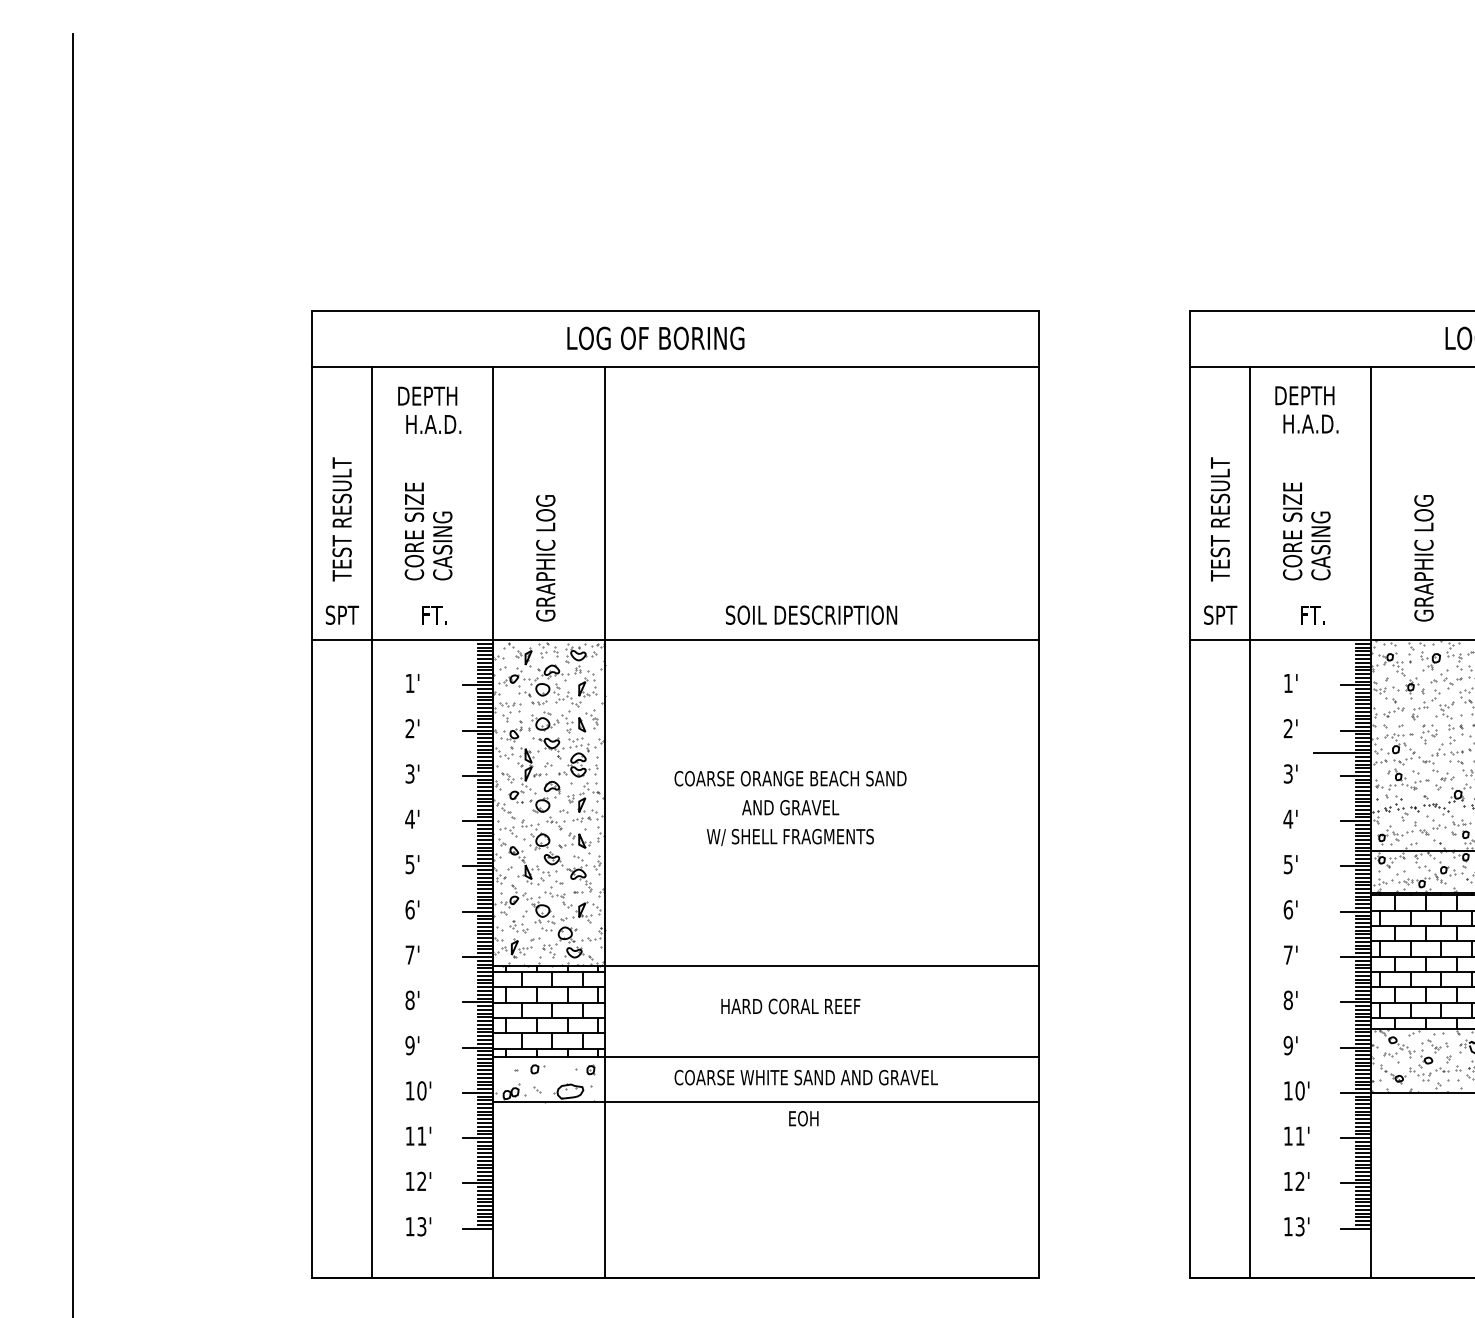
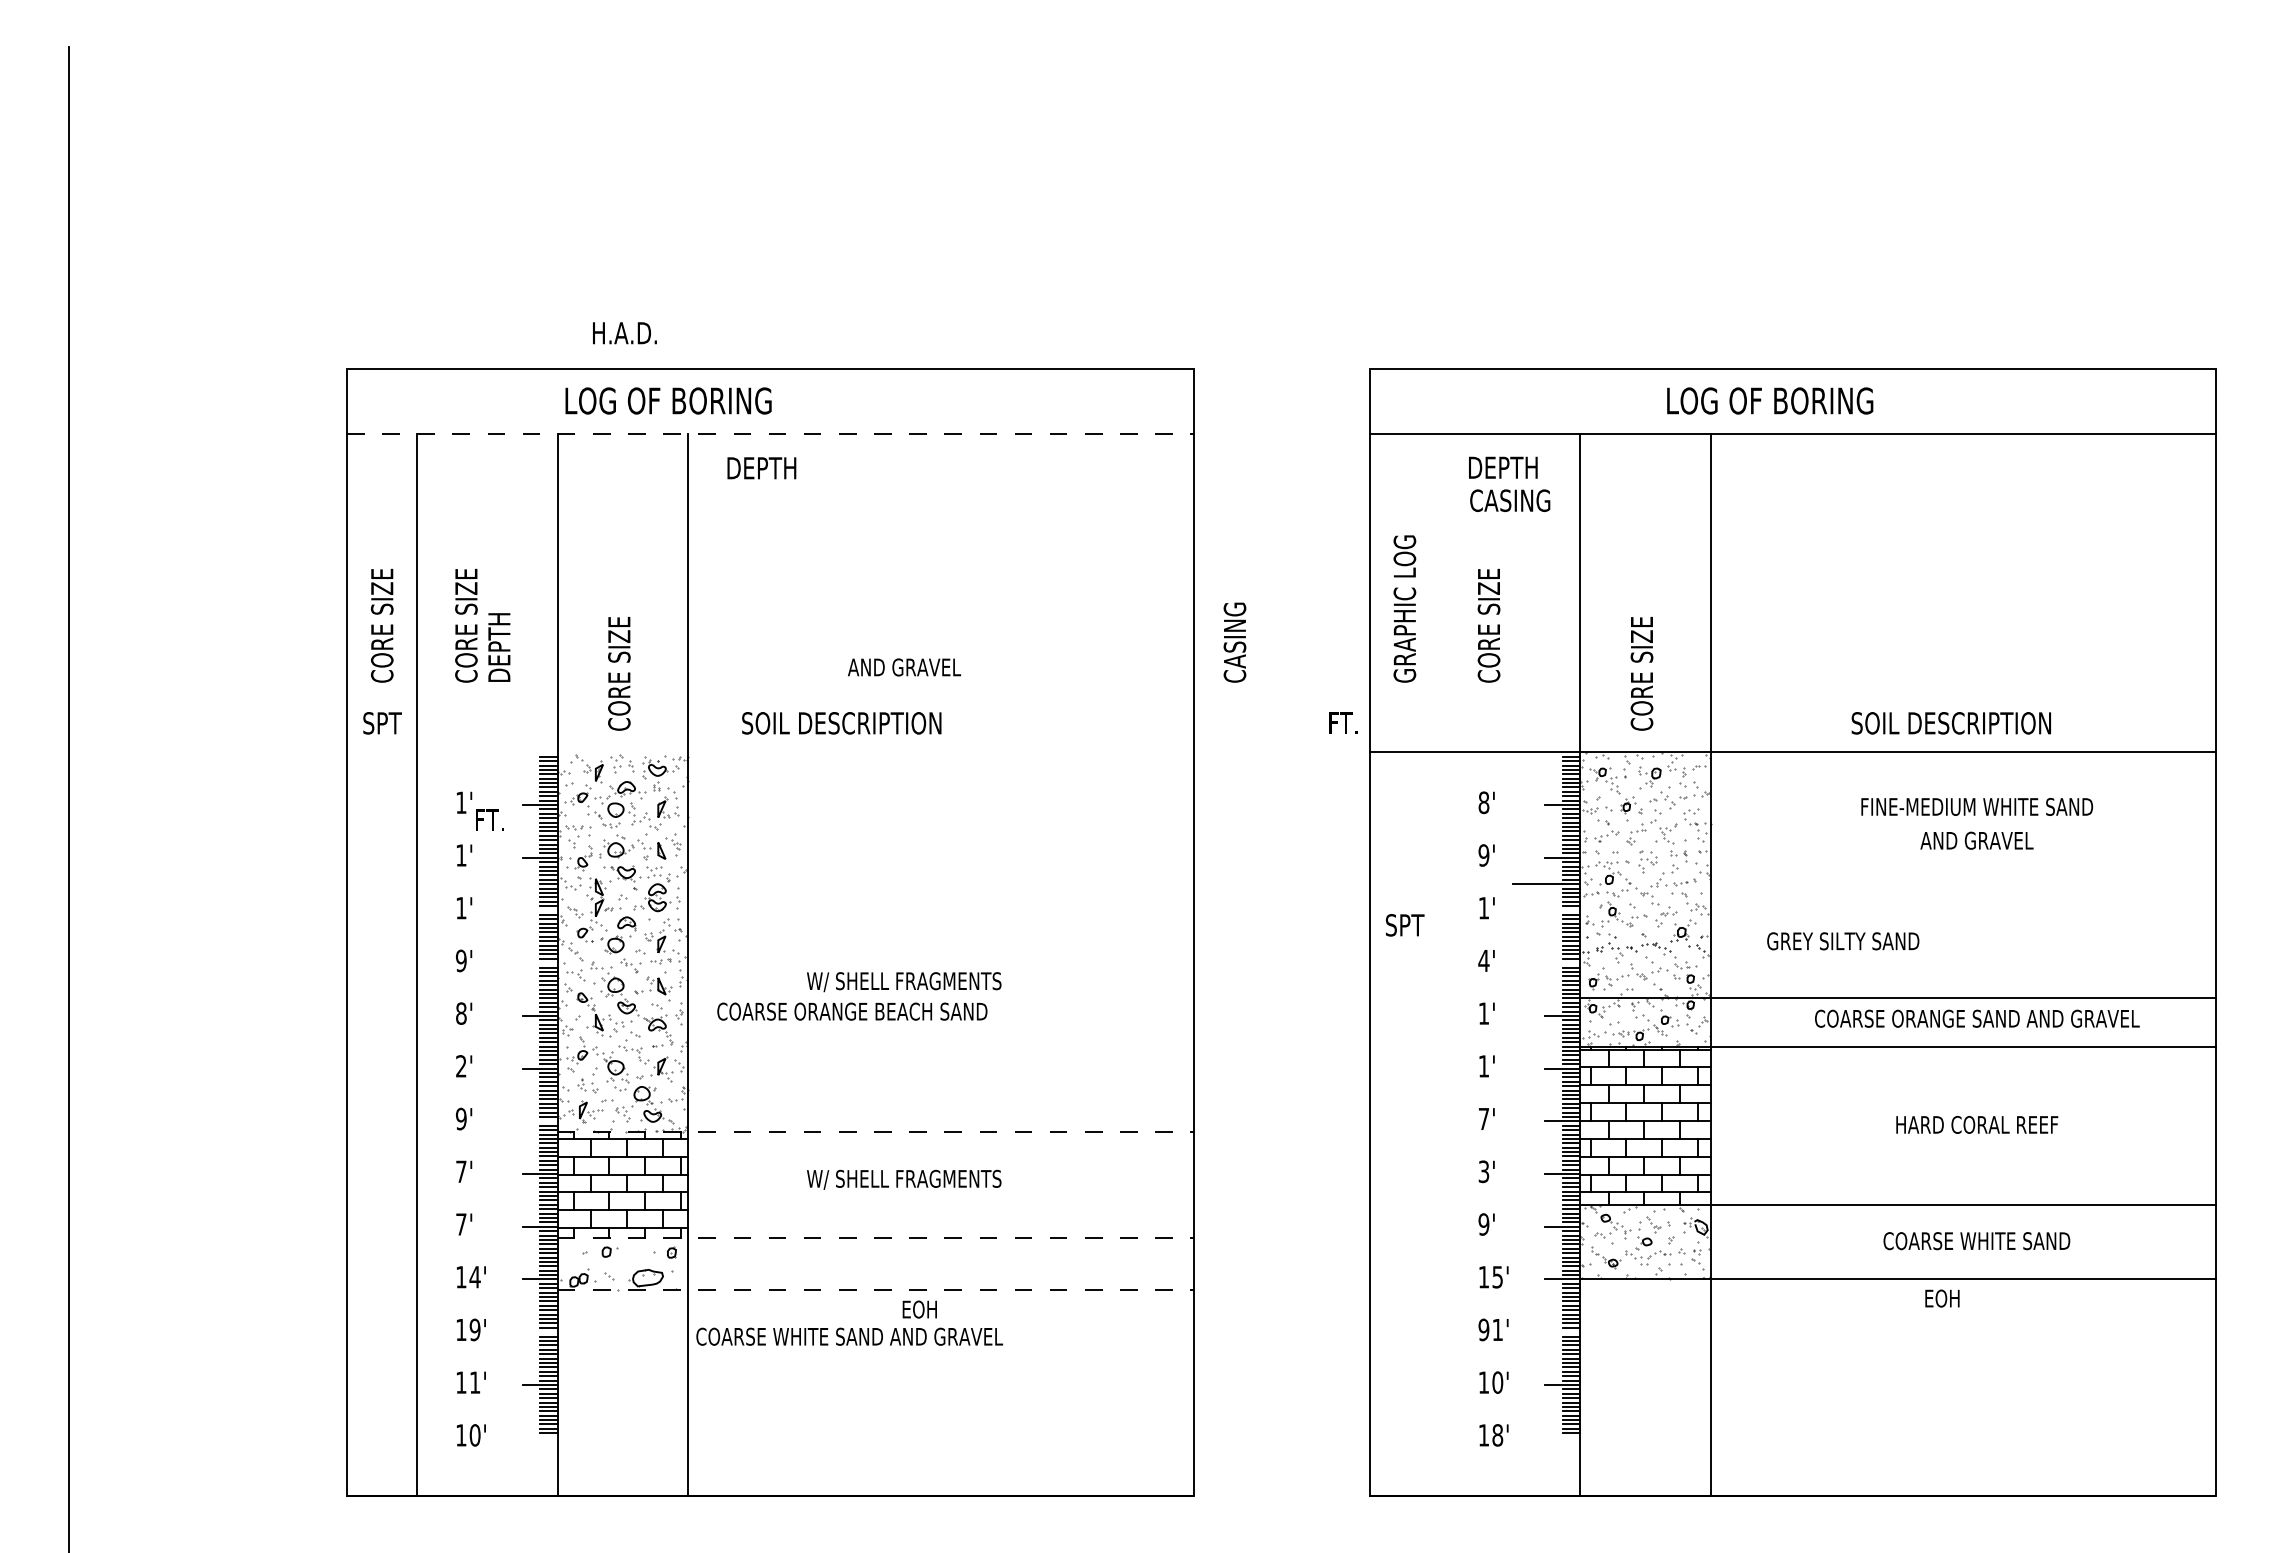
text: (655, 337) -> (668, 400), moved
line: (675, 366) -> (770, 433), solid -> dashed
text: (427, 396) -> (761, 468), moved
text: (1311, 423) -> (1510, 500), H.A.D. -> CASING
text: (433, 424) -> (624, 333), moved
text: (1220, 517) -> (1404, 609), TEST RESULT -> GRAPHIC LOG
text: (341, 519) -> (381, 611), TEST RESULT -> CORE SIZE
text: (442, 545) -> (499, 642), CASING -> DEPTH
text: (1320, 545) -> (1234, 642), moved
text: (545, 554) -> (619, 652), GRAPHIC LOG -> CORE SIZE
text: (1423, 554) -> (1641, 652), GRAPHIC LOG -> CORE SIZE
text: (434, 614) -> (489, 819), moved
text: (1312, 614) -> (1343, 722), moved
text: (811, 615) -> (841, 723), moved
text: (1220, 615) -> (1405, 925), moved
line: (674, 640) -> (769, 752), removed
text: (1287, 683) -> (1483, 802), 1' -> 8'
text: (410, 728) -> (461, 855), 2' -> 1'
text: (1287, 728) -> (1483, 855), 2' -> 9'
text: (410, 773) -> (461, 907), 3' -> 1'
text: (1287, 773) -> (1483, 907), 3' -> 1'
line: (477, 775) -> (539, 910), removed
line: (1355, 775) -> (1562, 910), removed
text: (790, 778) -> (852, 1011), moved
text: (790, 807) -> (904, 667), moved
text: (410, 818) -> (461, 960), 4' -> 9'
line: (477, 821) -> (539, 963), removed
line: (1355, 821) -> (1562, 963), removed
line: (1250, 822) -> (1439, 964), removed
text: (410, 864) -> (461, 1013), 5' -> 8'
text: (1287, 864) -> (1483, 1013), 5' -> 1'
text: (410, 909) -> (461, 1066), 6' -> 2'
text: (1287, 909) -> (1483, 1066), 6' -> 1'
text: (409, 954) -> (460, 1118), 7' -> 9'
line: (477, 957) -> (539, 1121), removed
line: (766, 966) -> (876, 1132), solid -> dashed
text: (410, 1000) -> (461, 1171), 8' -> 7'
text: (1287, 1000) -> (1483, 1171), 8' -> 3'
text: (790, 1006) -> (904, 1179), HARD CORAL REEF -> W/ SHELL FRAGMENTS
text: (409, 1045) -> (460, 1224), 9' -> 7'
line: (766, 1056) -> (876, 1237), solid -> dashed
text: (806, 1077) -> (849, 1336), moved
text: (421, 1090) -> (474, 1276), 10' -> 14'
text: (1299, 1091) -> (1497, 1277), 10' -> 15'
line: (766, 1102) -> (876, 1290), solid -> dashed
text: (421, 1135) -> (474, 1329), 11' -> 19'
text: (1287, 1135) -> (1483, 1329), 11' -> 91'
line: (477, 1138) -> (539, 1332), removed
line: (1355, 1138) -> (1562, 1332), removed
text: (421, 1181) -> (474, 1382), 12' -> 11'
text: (1299, 1181) -> (1497, 1382), 12' -> 10'
text: (421, 1226) -> (474, 1435), 13' -> 10'
text: (1299, 1226) -> (1497, 1435), 13' -> 18'
line: (477, 1228) -> (539, 1437), removed
line: (1355, 1228) -> (1562, 1437), removed

